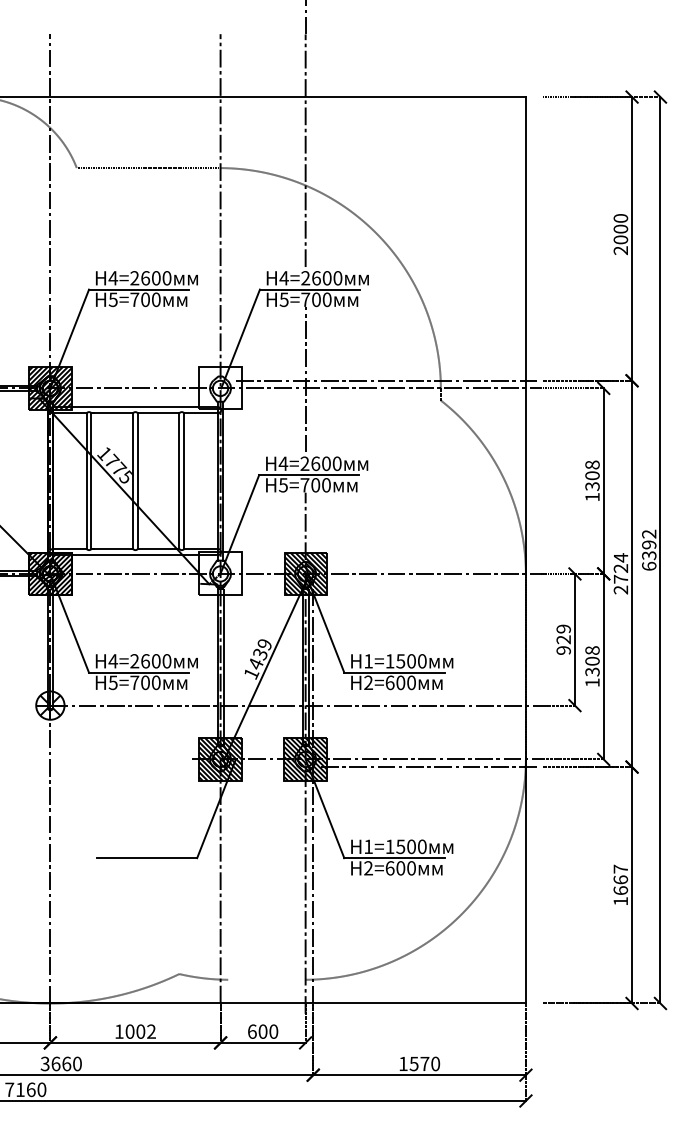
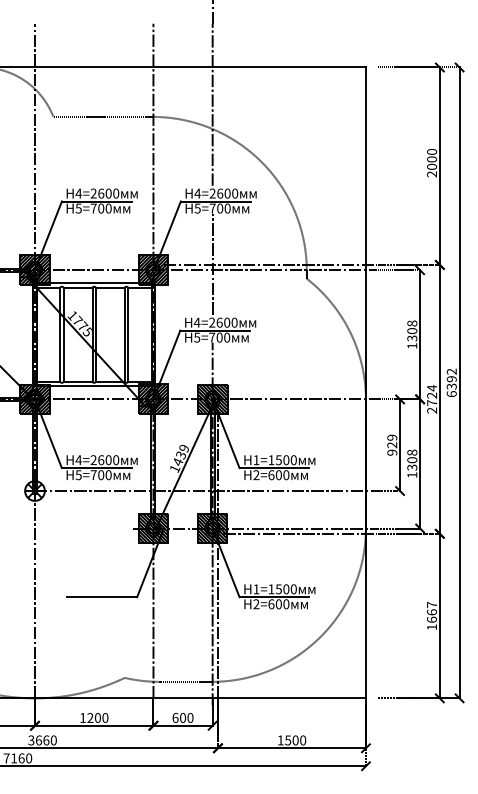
hatch: (220, 387) -> (153, 269), added
hatch: (220, 574) -> (153, 399), added
line: (266, 979) -> (185, 681), added
text: (140, 1030) -> (97, 717), 1002 -> 1200
text: (424, 1064) -> (295, 740), 1570 -> 1500

